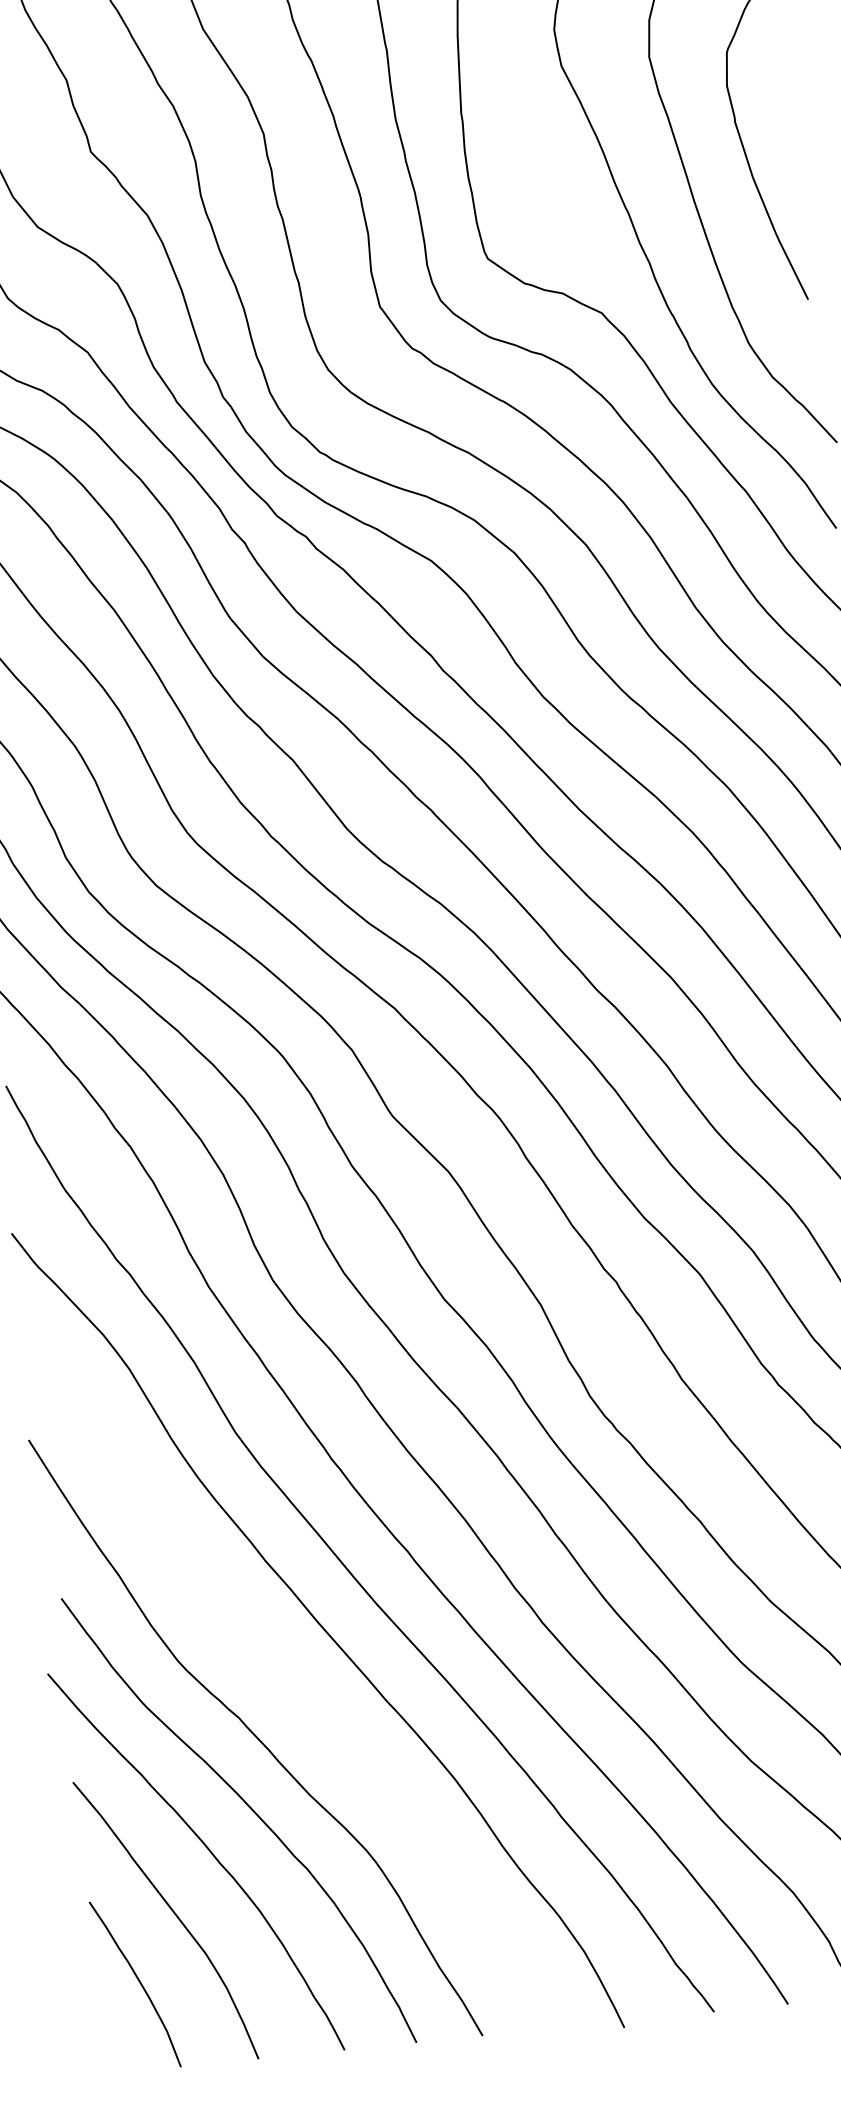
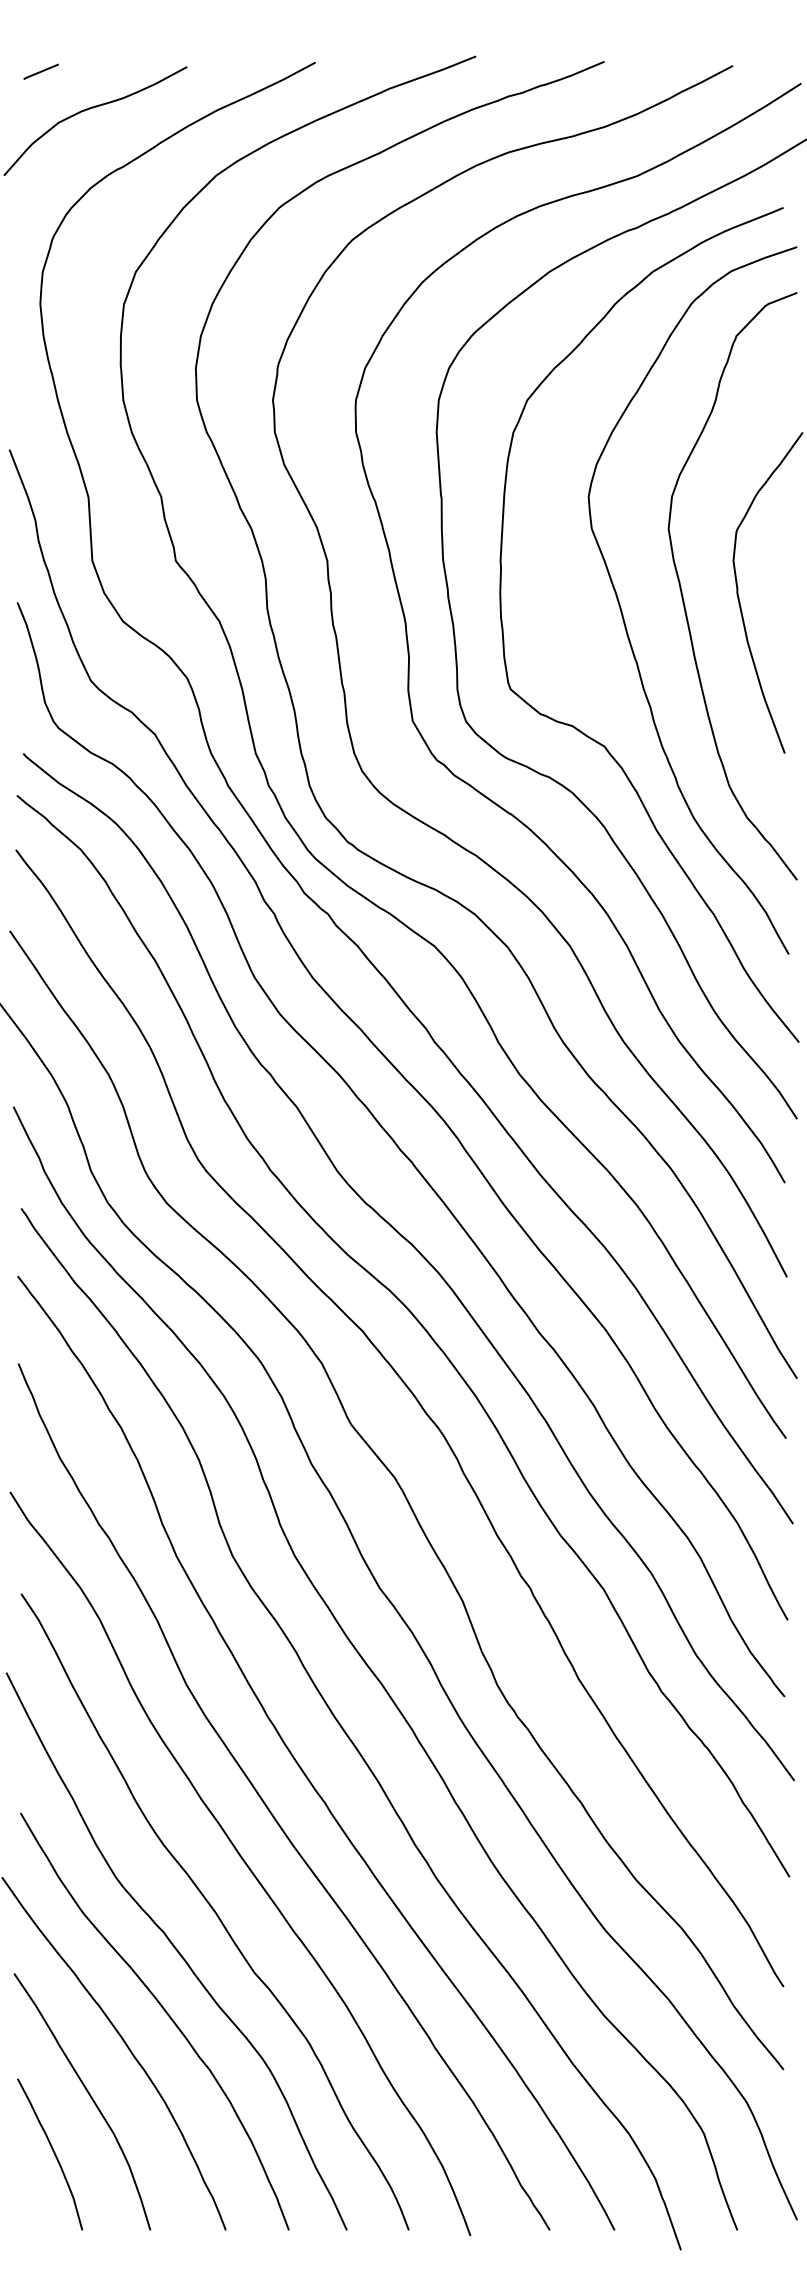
curve: (294, 1687) -> (214, 1911), added

